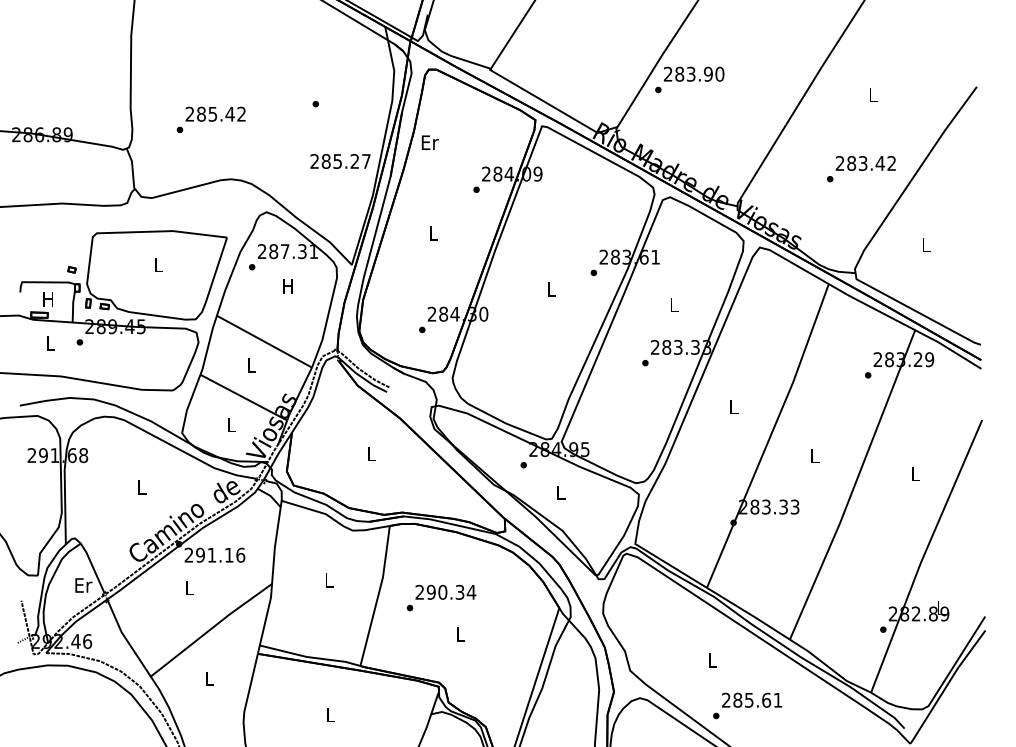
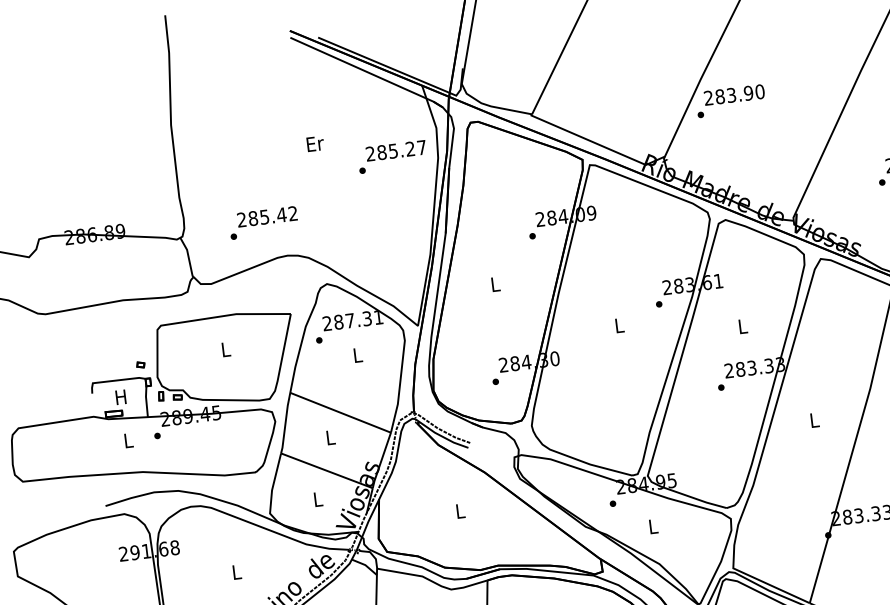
text: (210, 119) -> (262, 222), moved
text: (429, 142) -> (314, 143), moved
text: (340, 161) -> (396, 150), moved
text: (287, 286) -> (356, 355), H -> L

